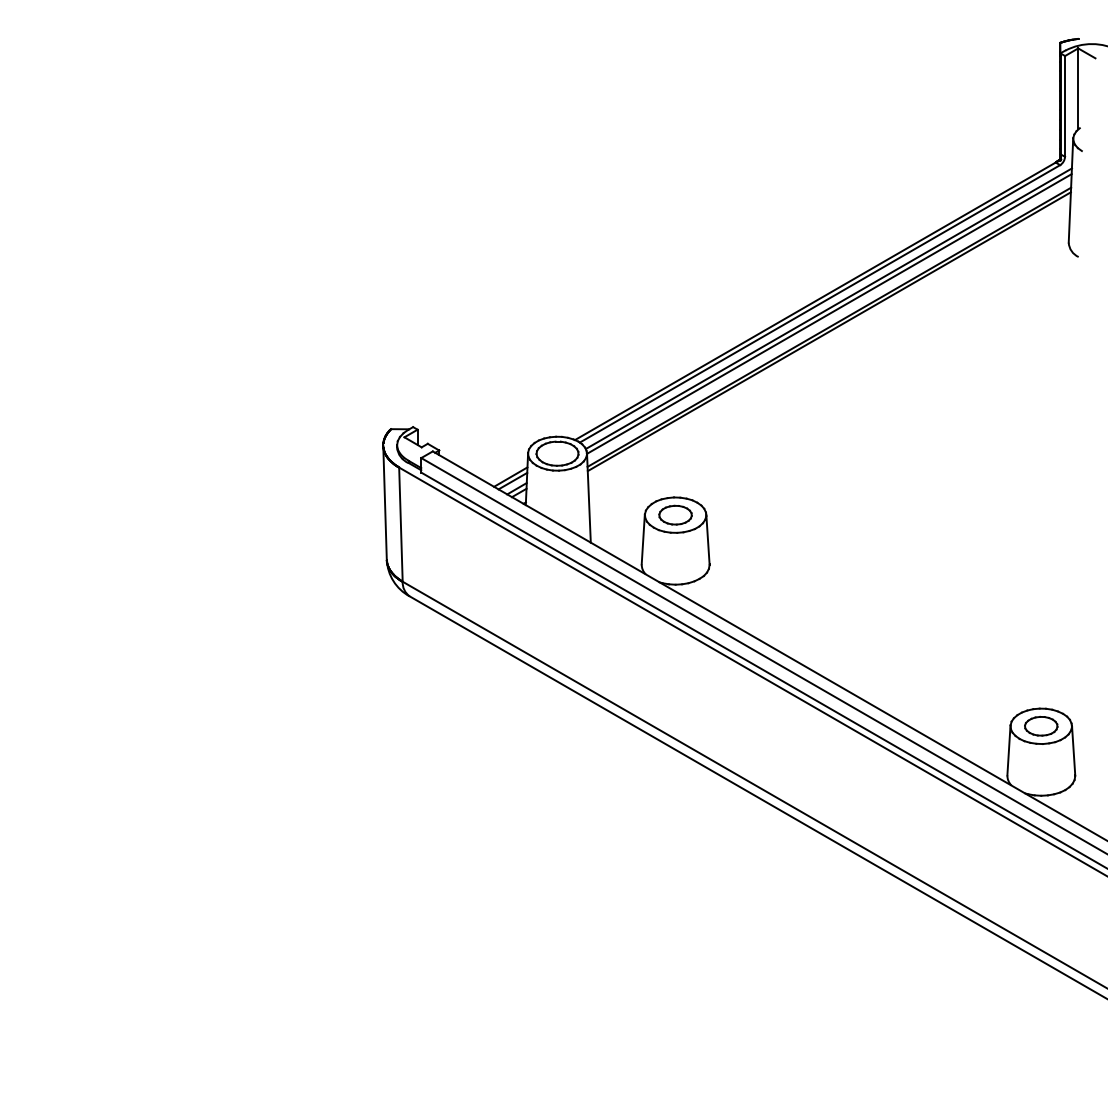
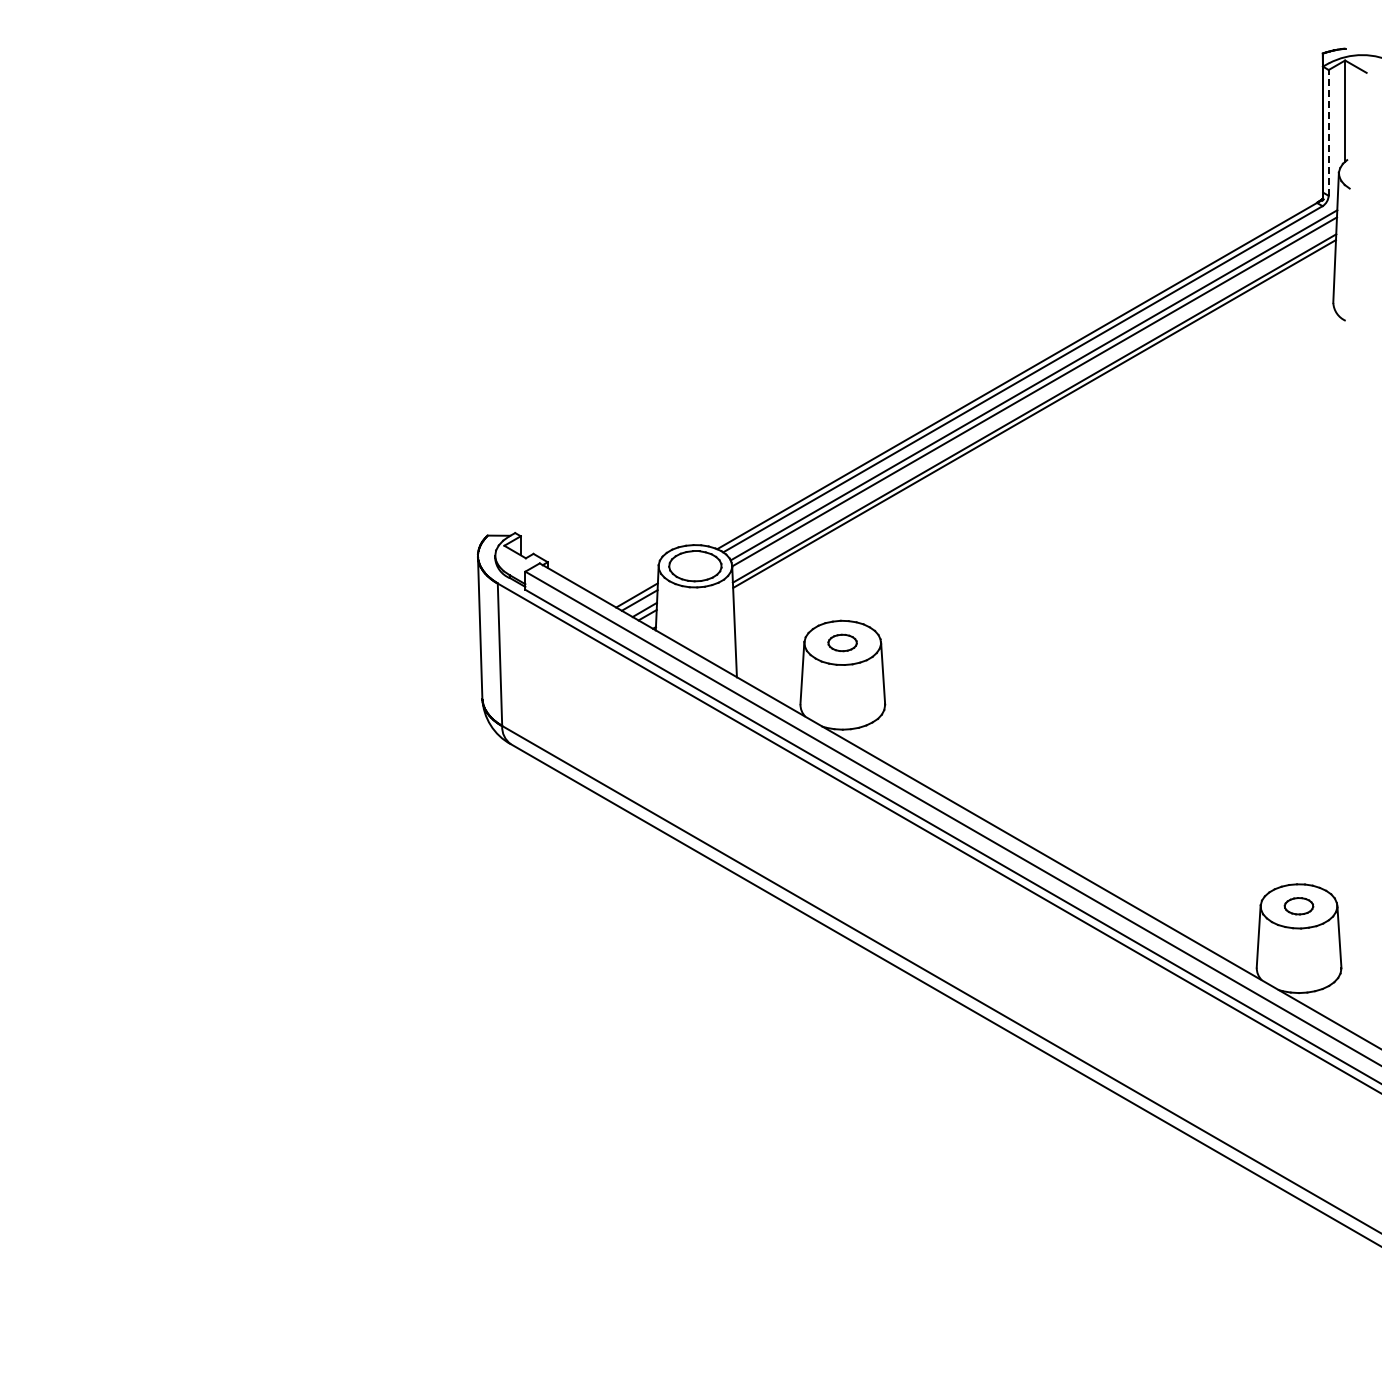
line: (1064, 106) -> (1328, 132), solid -> dashed
part: (675, 514) -> (842, 642), size x0.7
part: (1040, 725) -> (1298, 905), size x0.7

